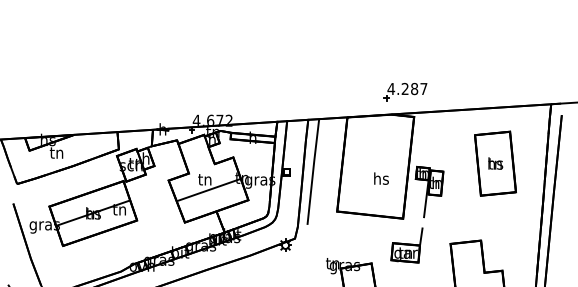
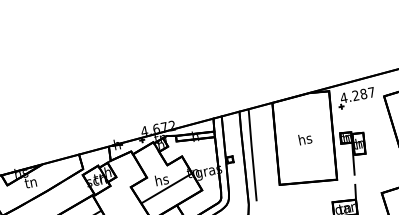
part: (405, 92) -> (356, 98), moved
text: (381, 178) -> (305, 138), moved
text: (205, 179) -> (162, 179), tn -> hs

